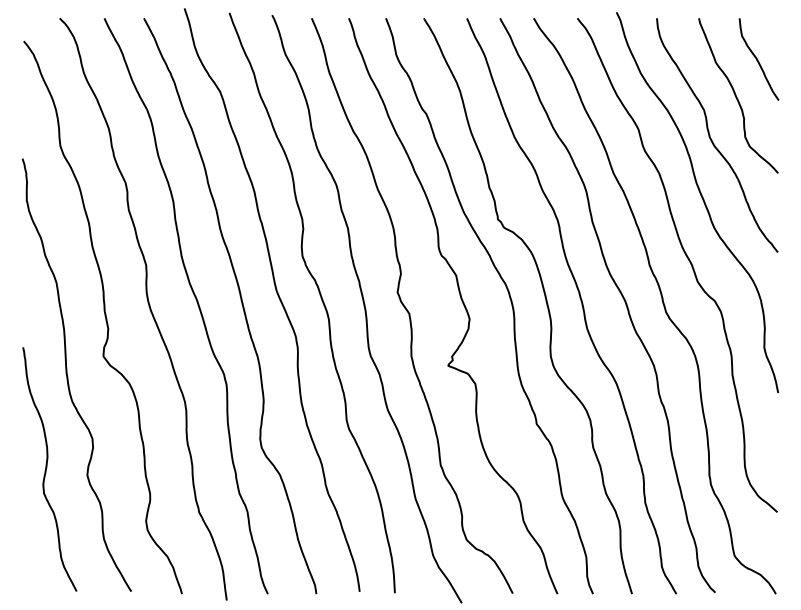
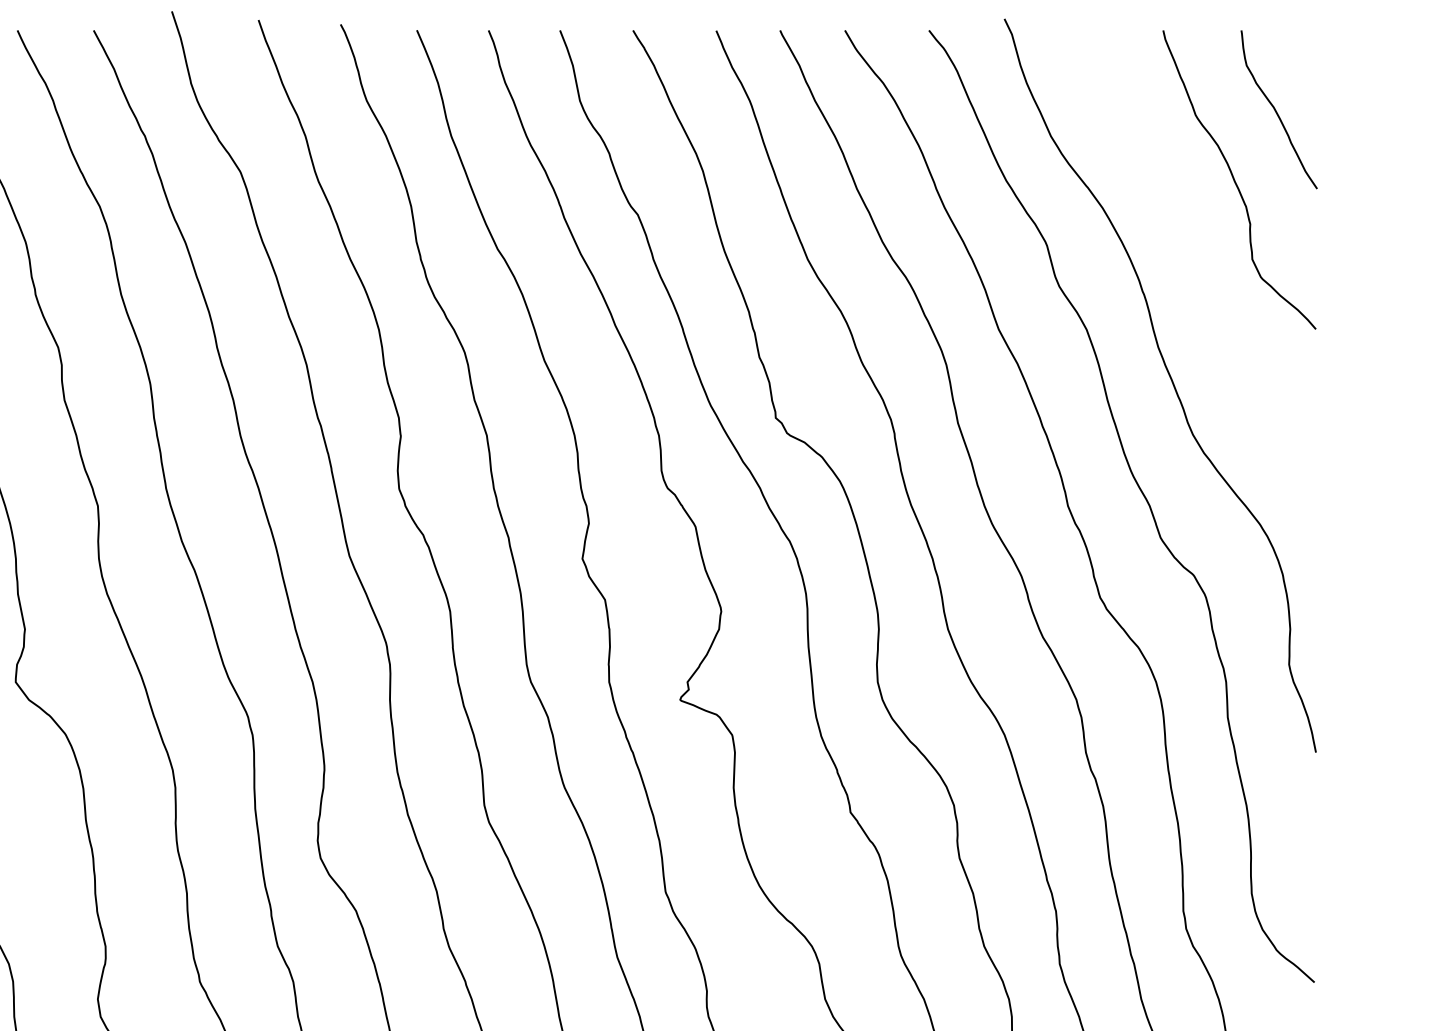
curve: (711, 138) -> (1187, 262), removed

